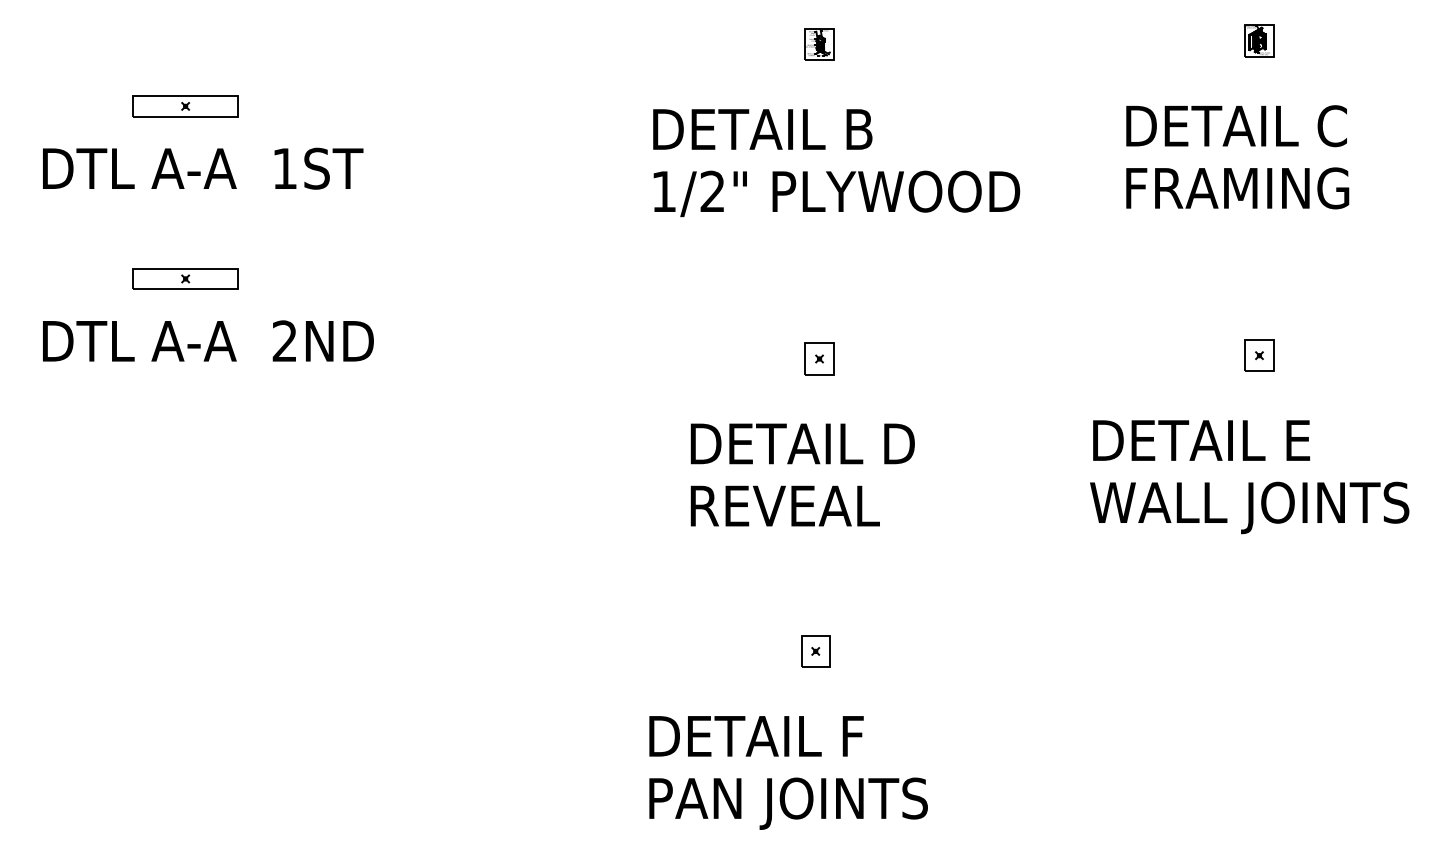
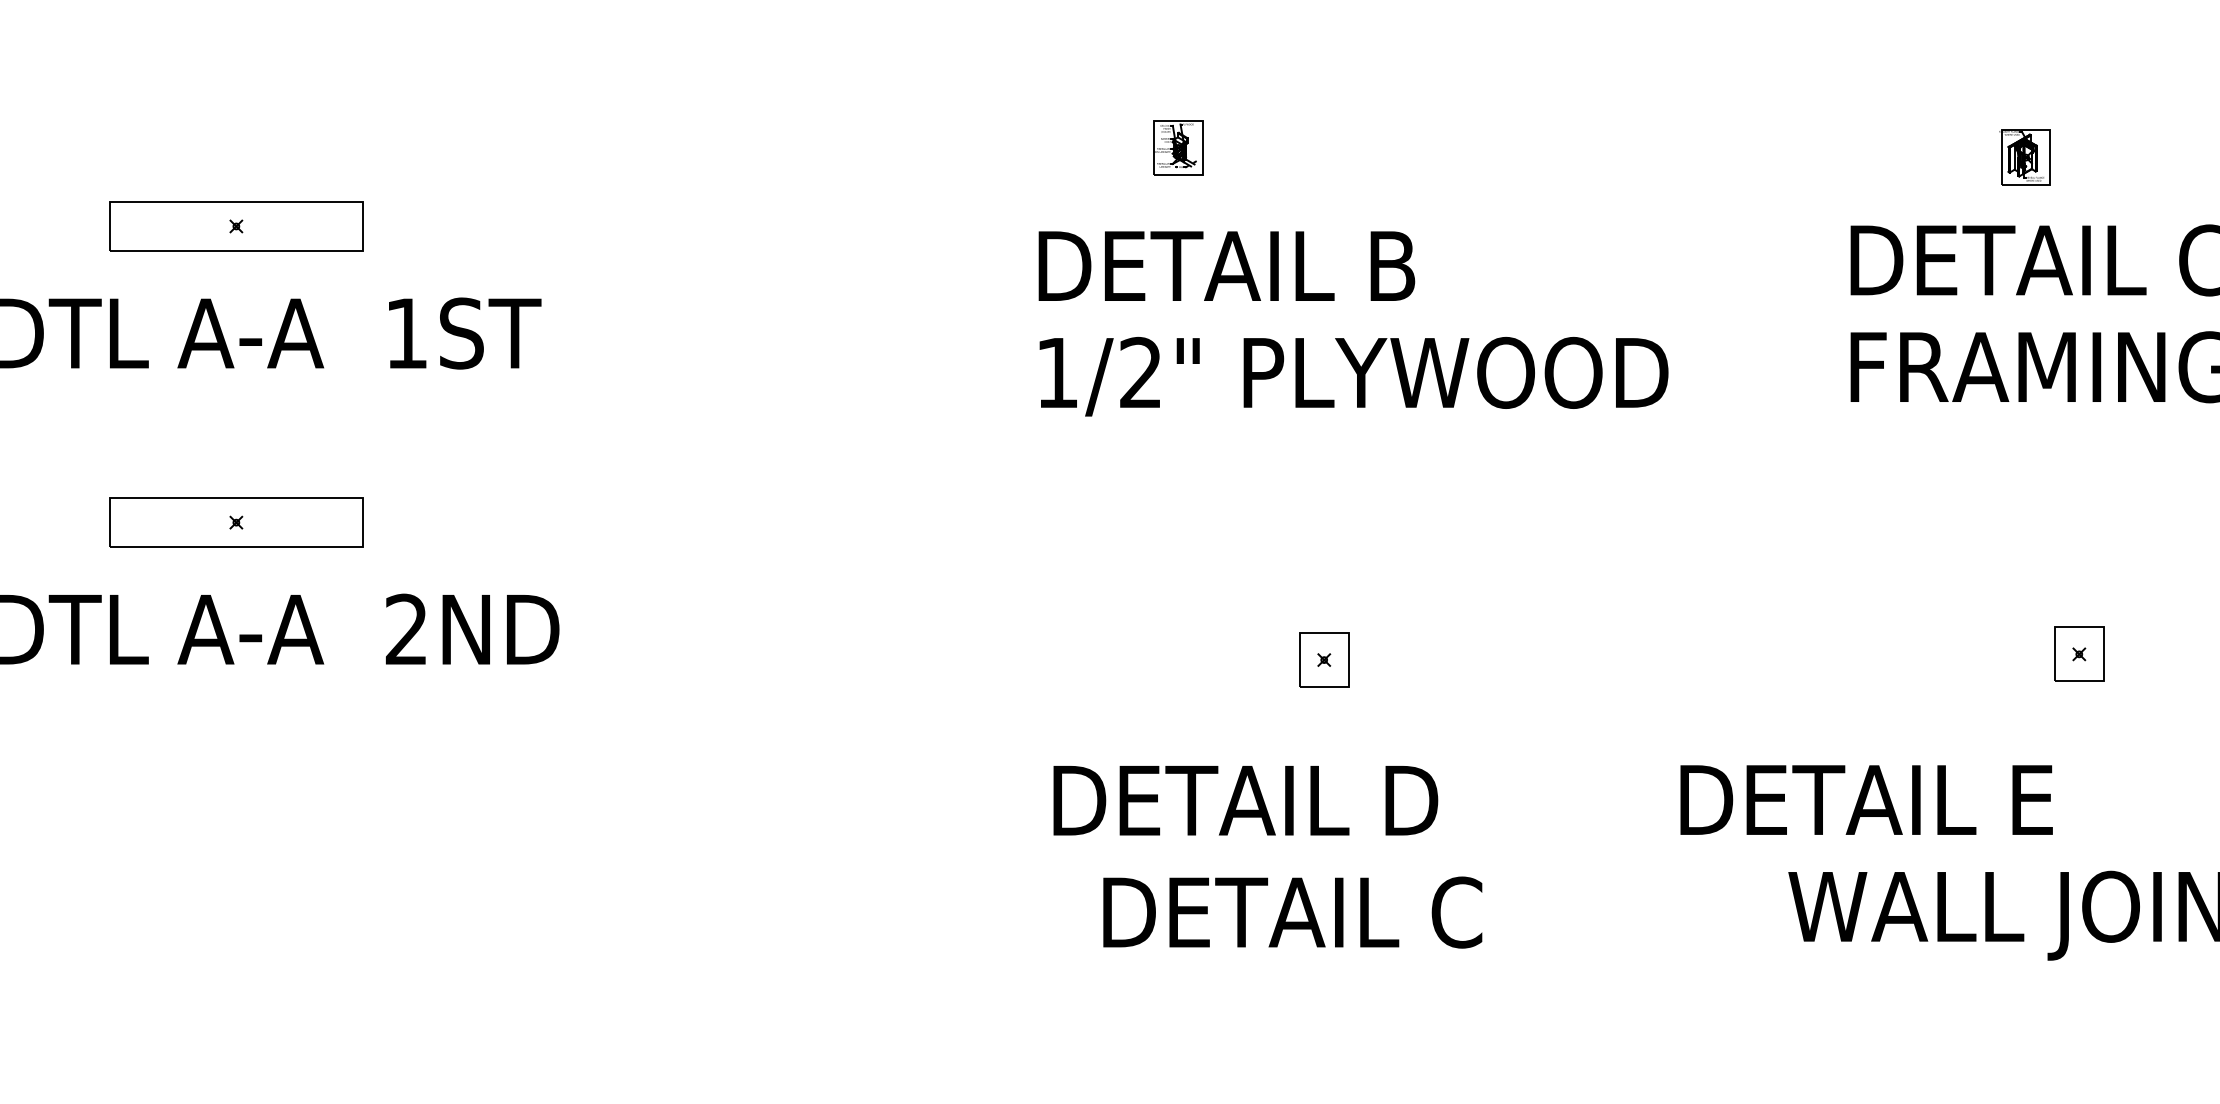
part: (1259, 40) -> (2026, 156), moved
part: (819, 44) -> (1178, 147), moved
part: (185, 106) -> (236, 226), size x1.4
part: (185, 278) -> (236, 521), size x1.4
text: (1201, 440) -> (1866, 799), moved
text: (802, 443) -> (1245, 799), moved
text: (803, 506) -> (1296, 913), REVEAL -> DETAIL C

